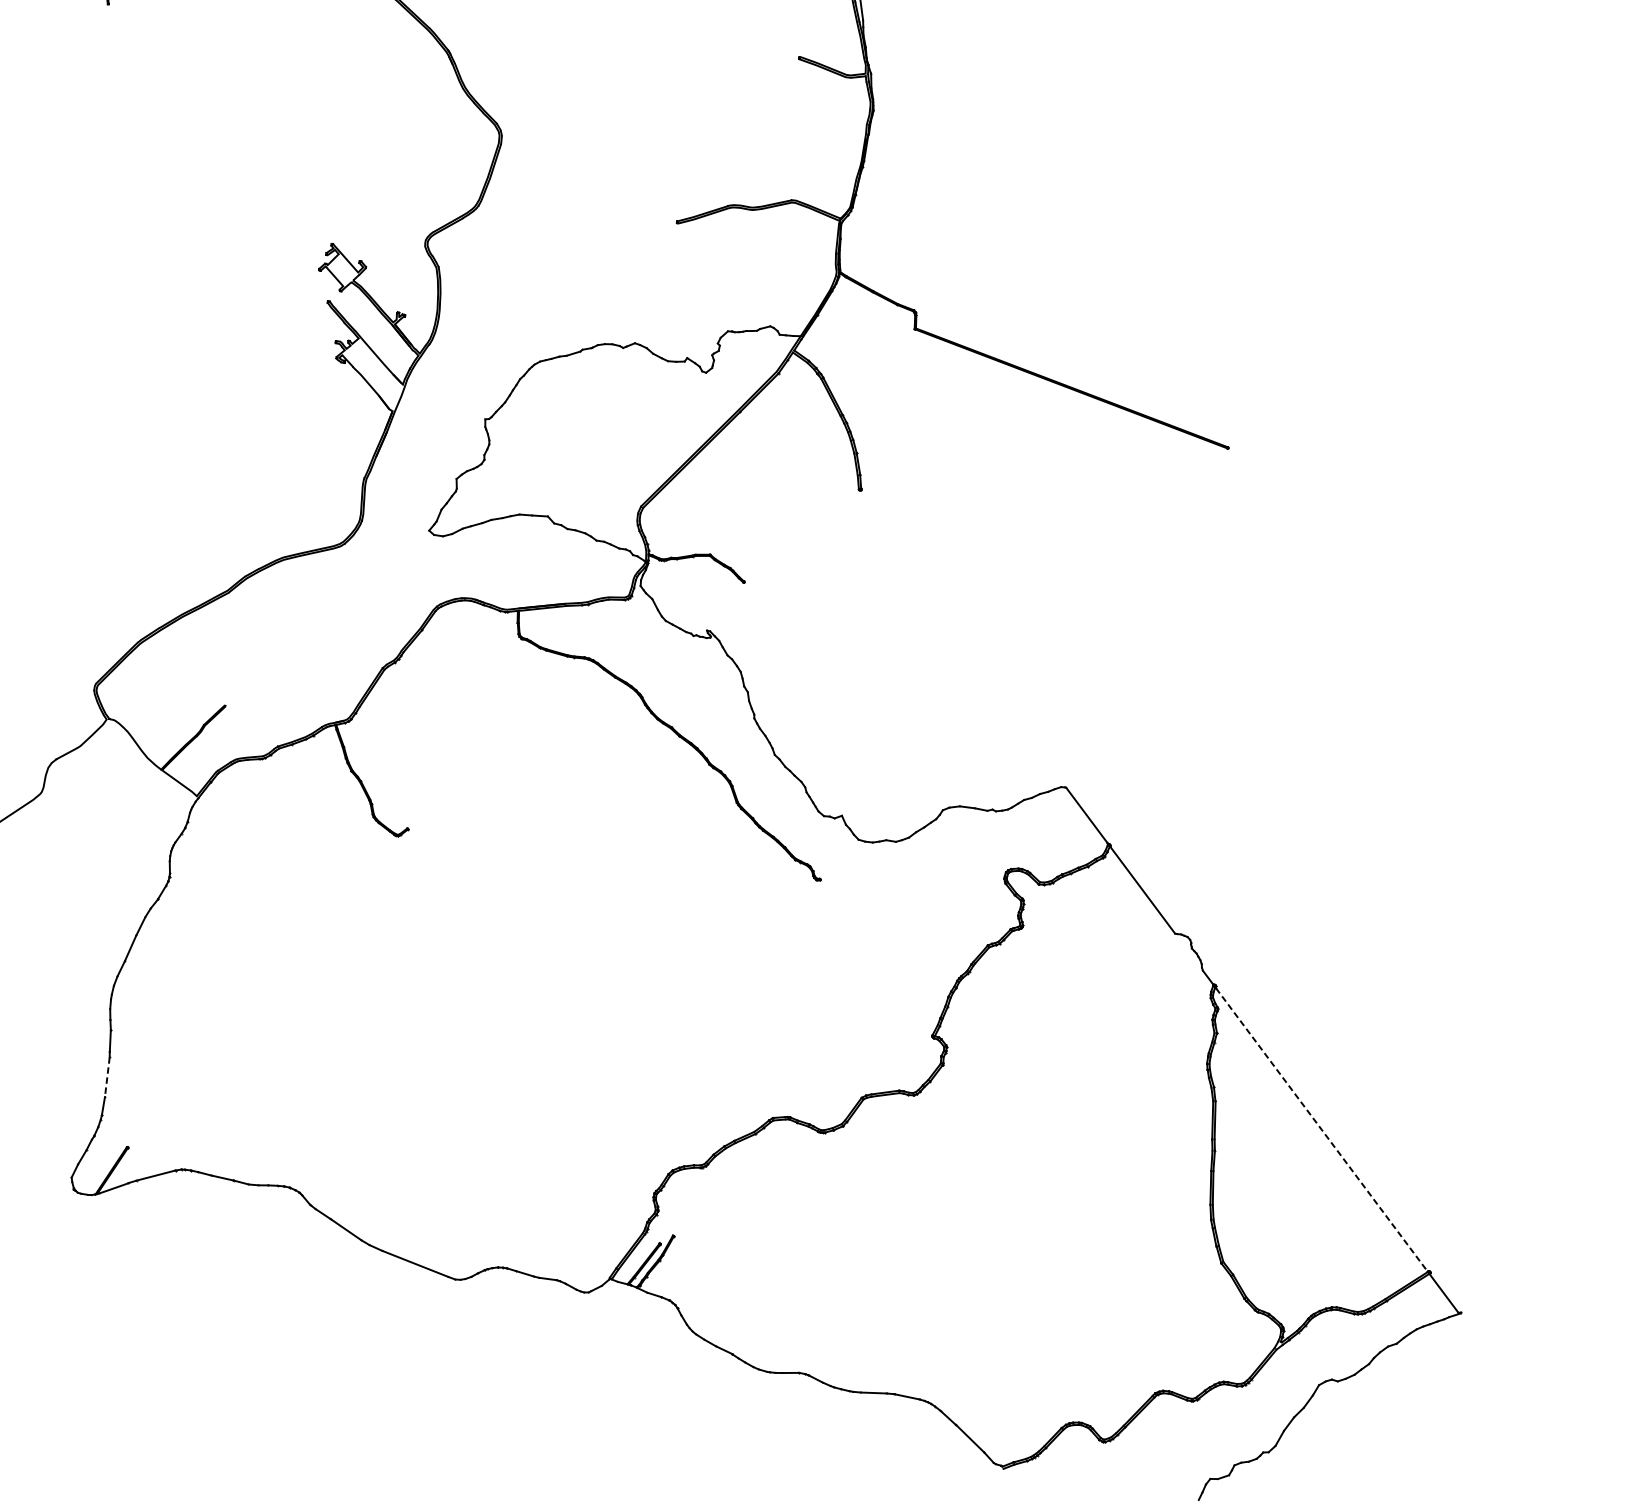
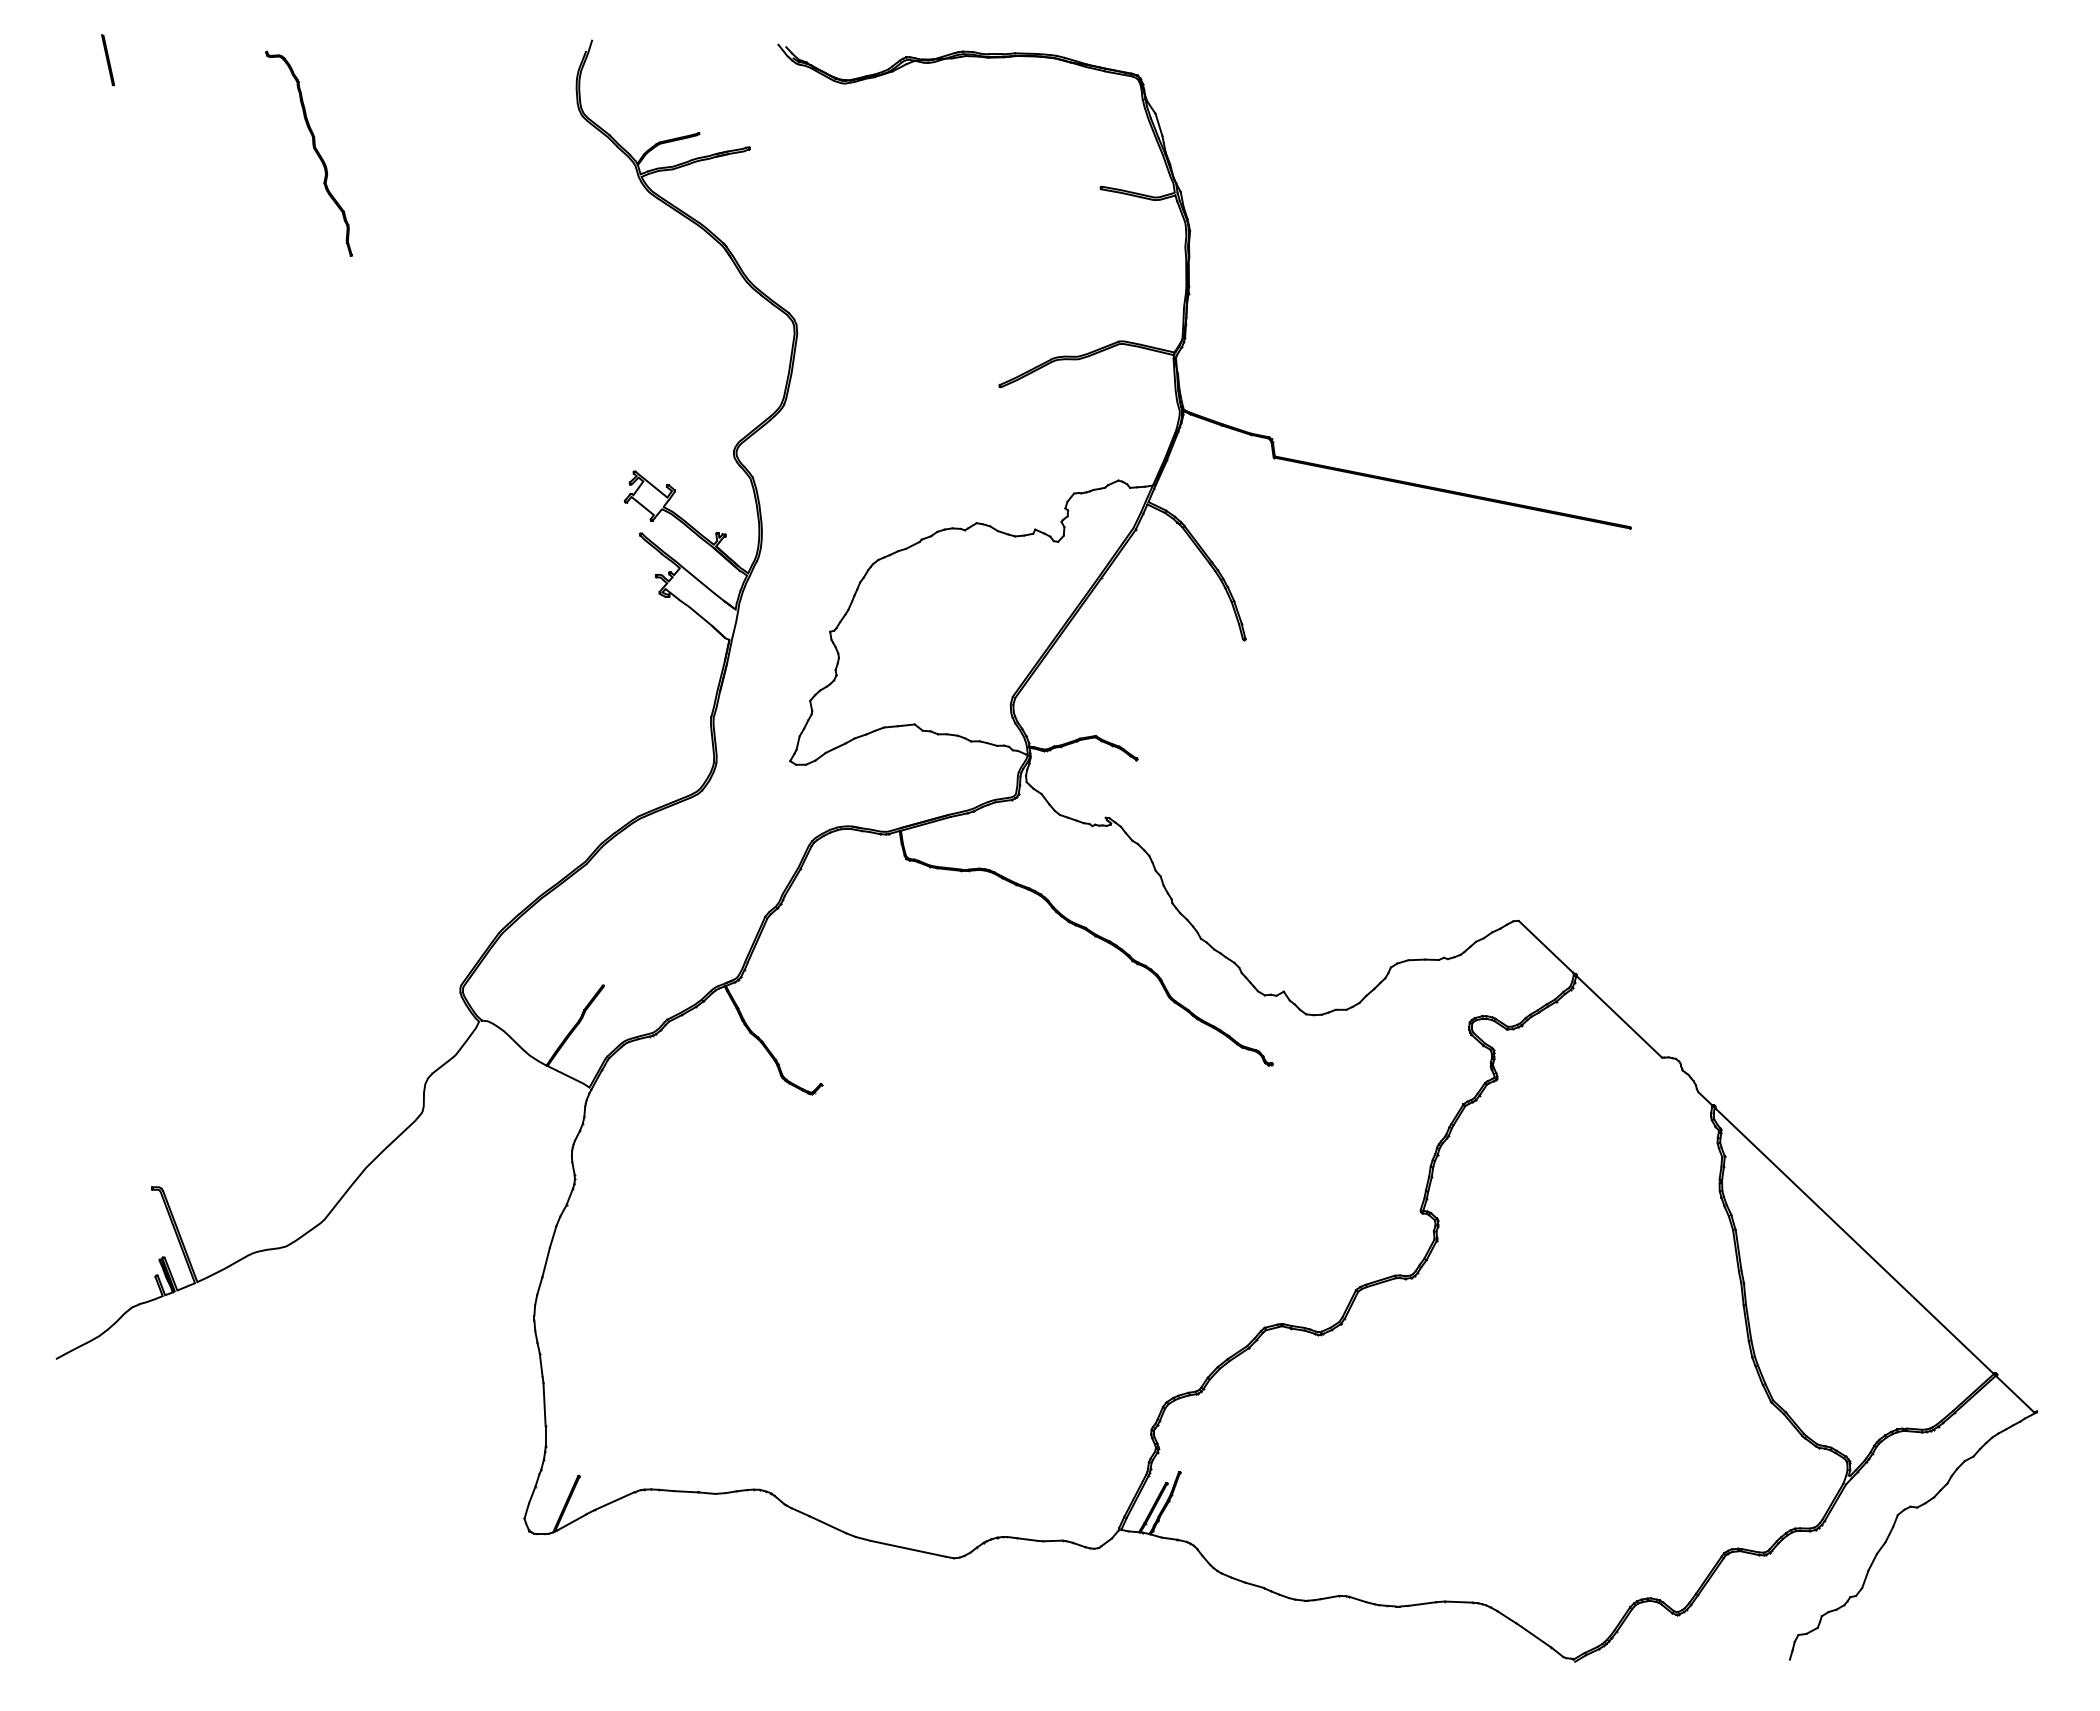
line: (107, 1077) -> (544, 1404), dashed -> solid
line: (1321, 1130) -> (1854, 1241), dashed -> solid

